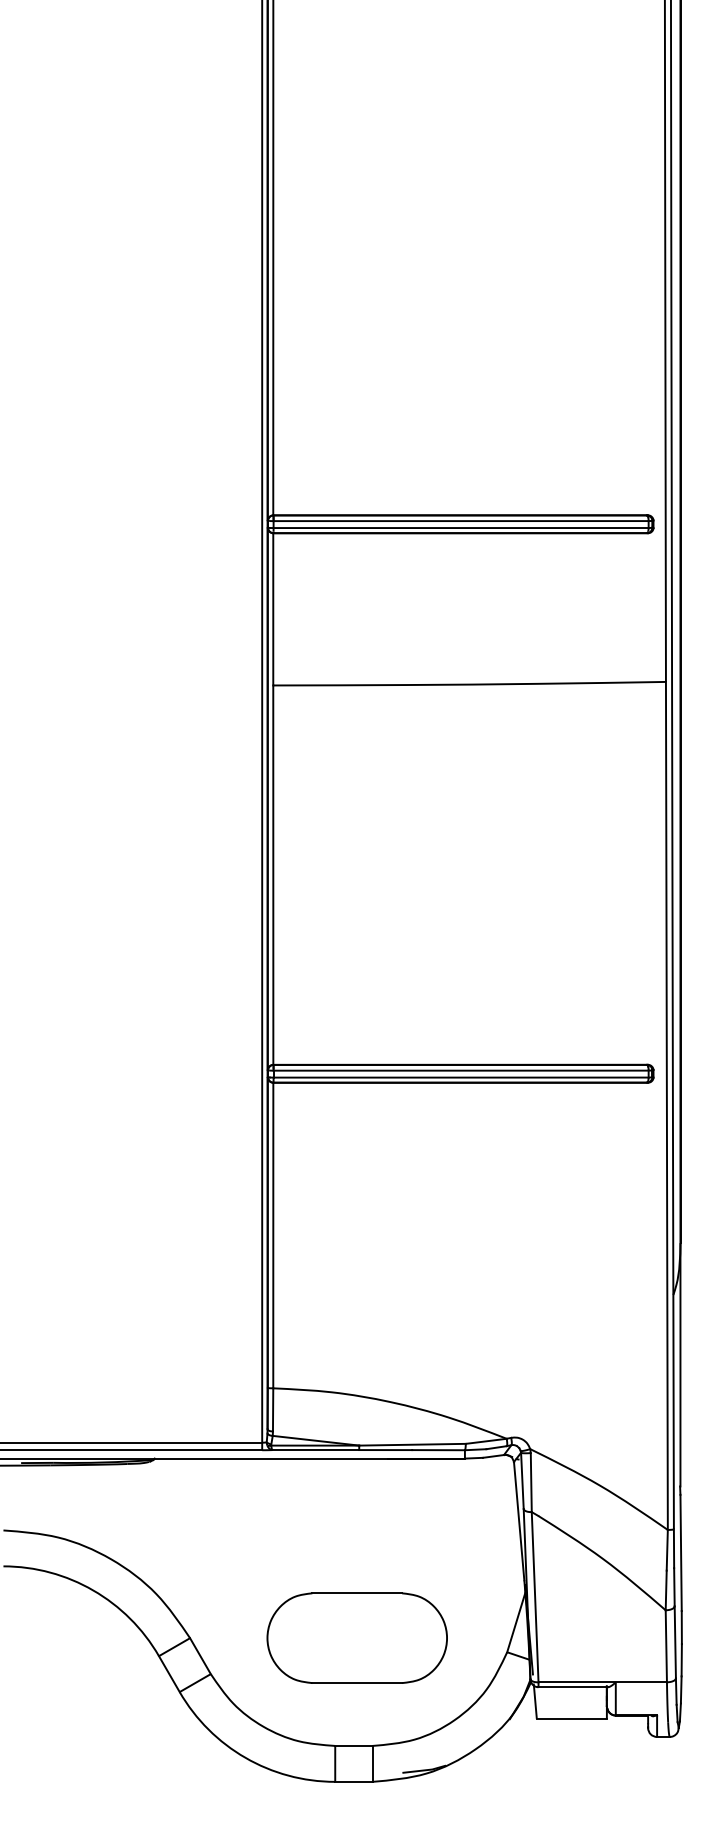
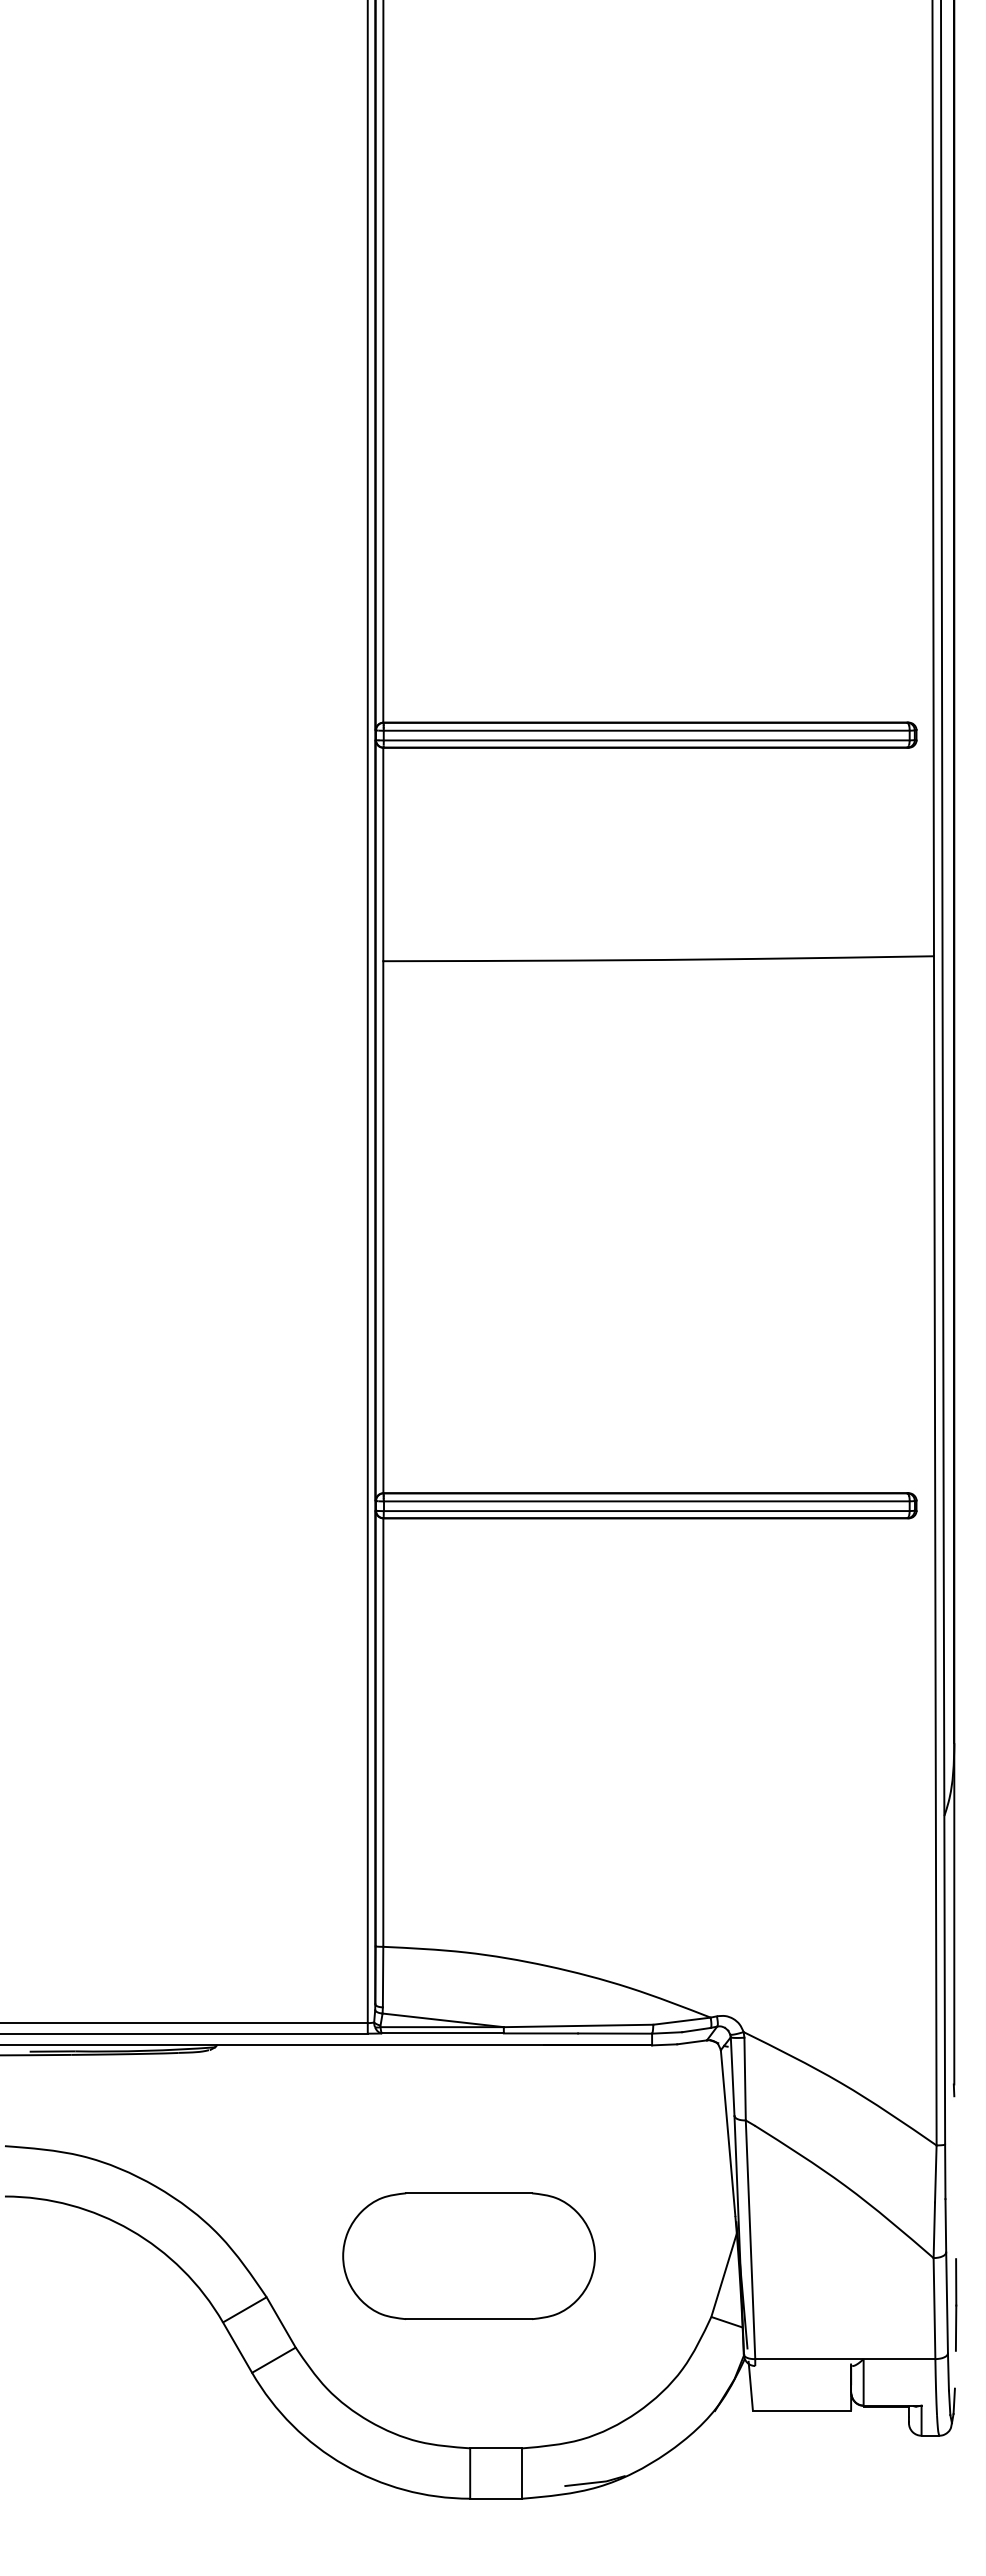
line: (681, 1552) -> (955, 2177), removed
part: (356, 1637) -> (468, 2255), moved
line: (572, 1687) -> (803, 2366), removed
line: (680, 1689) -> (954, 2369), removed

